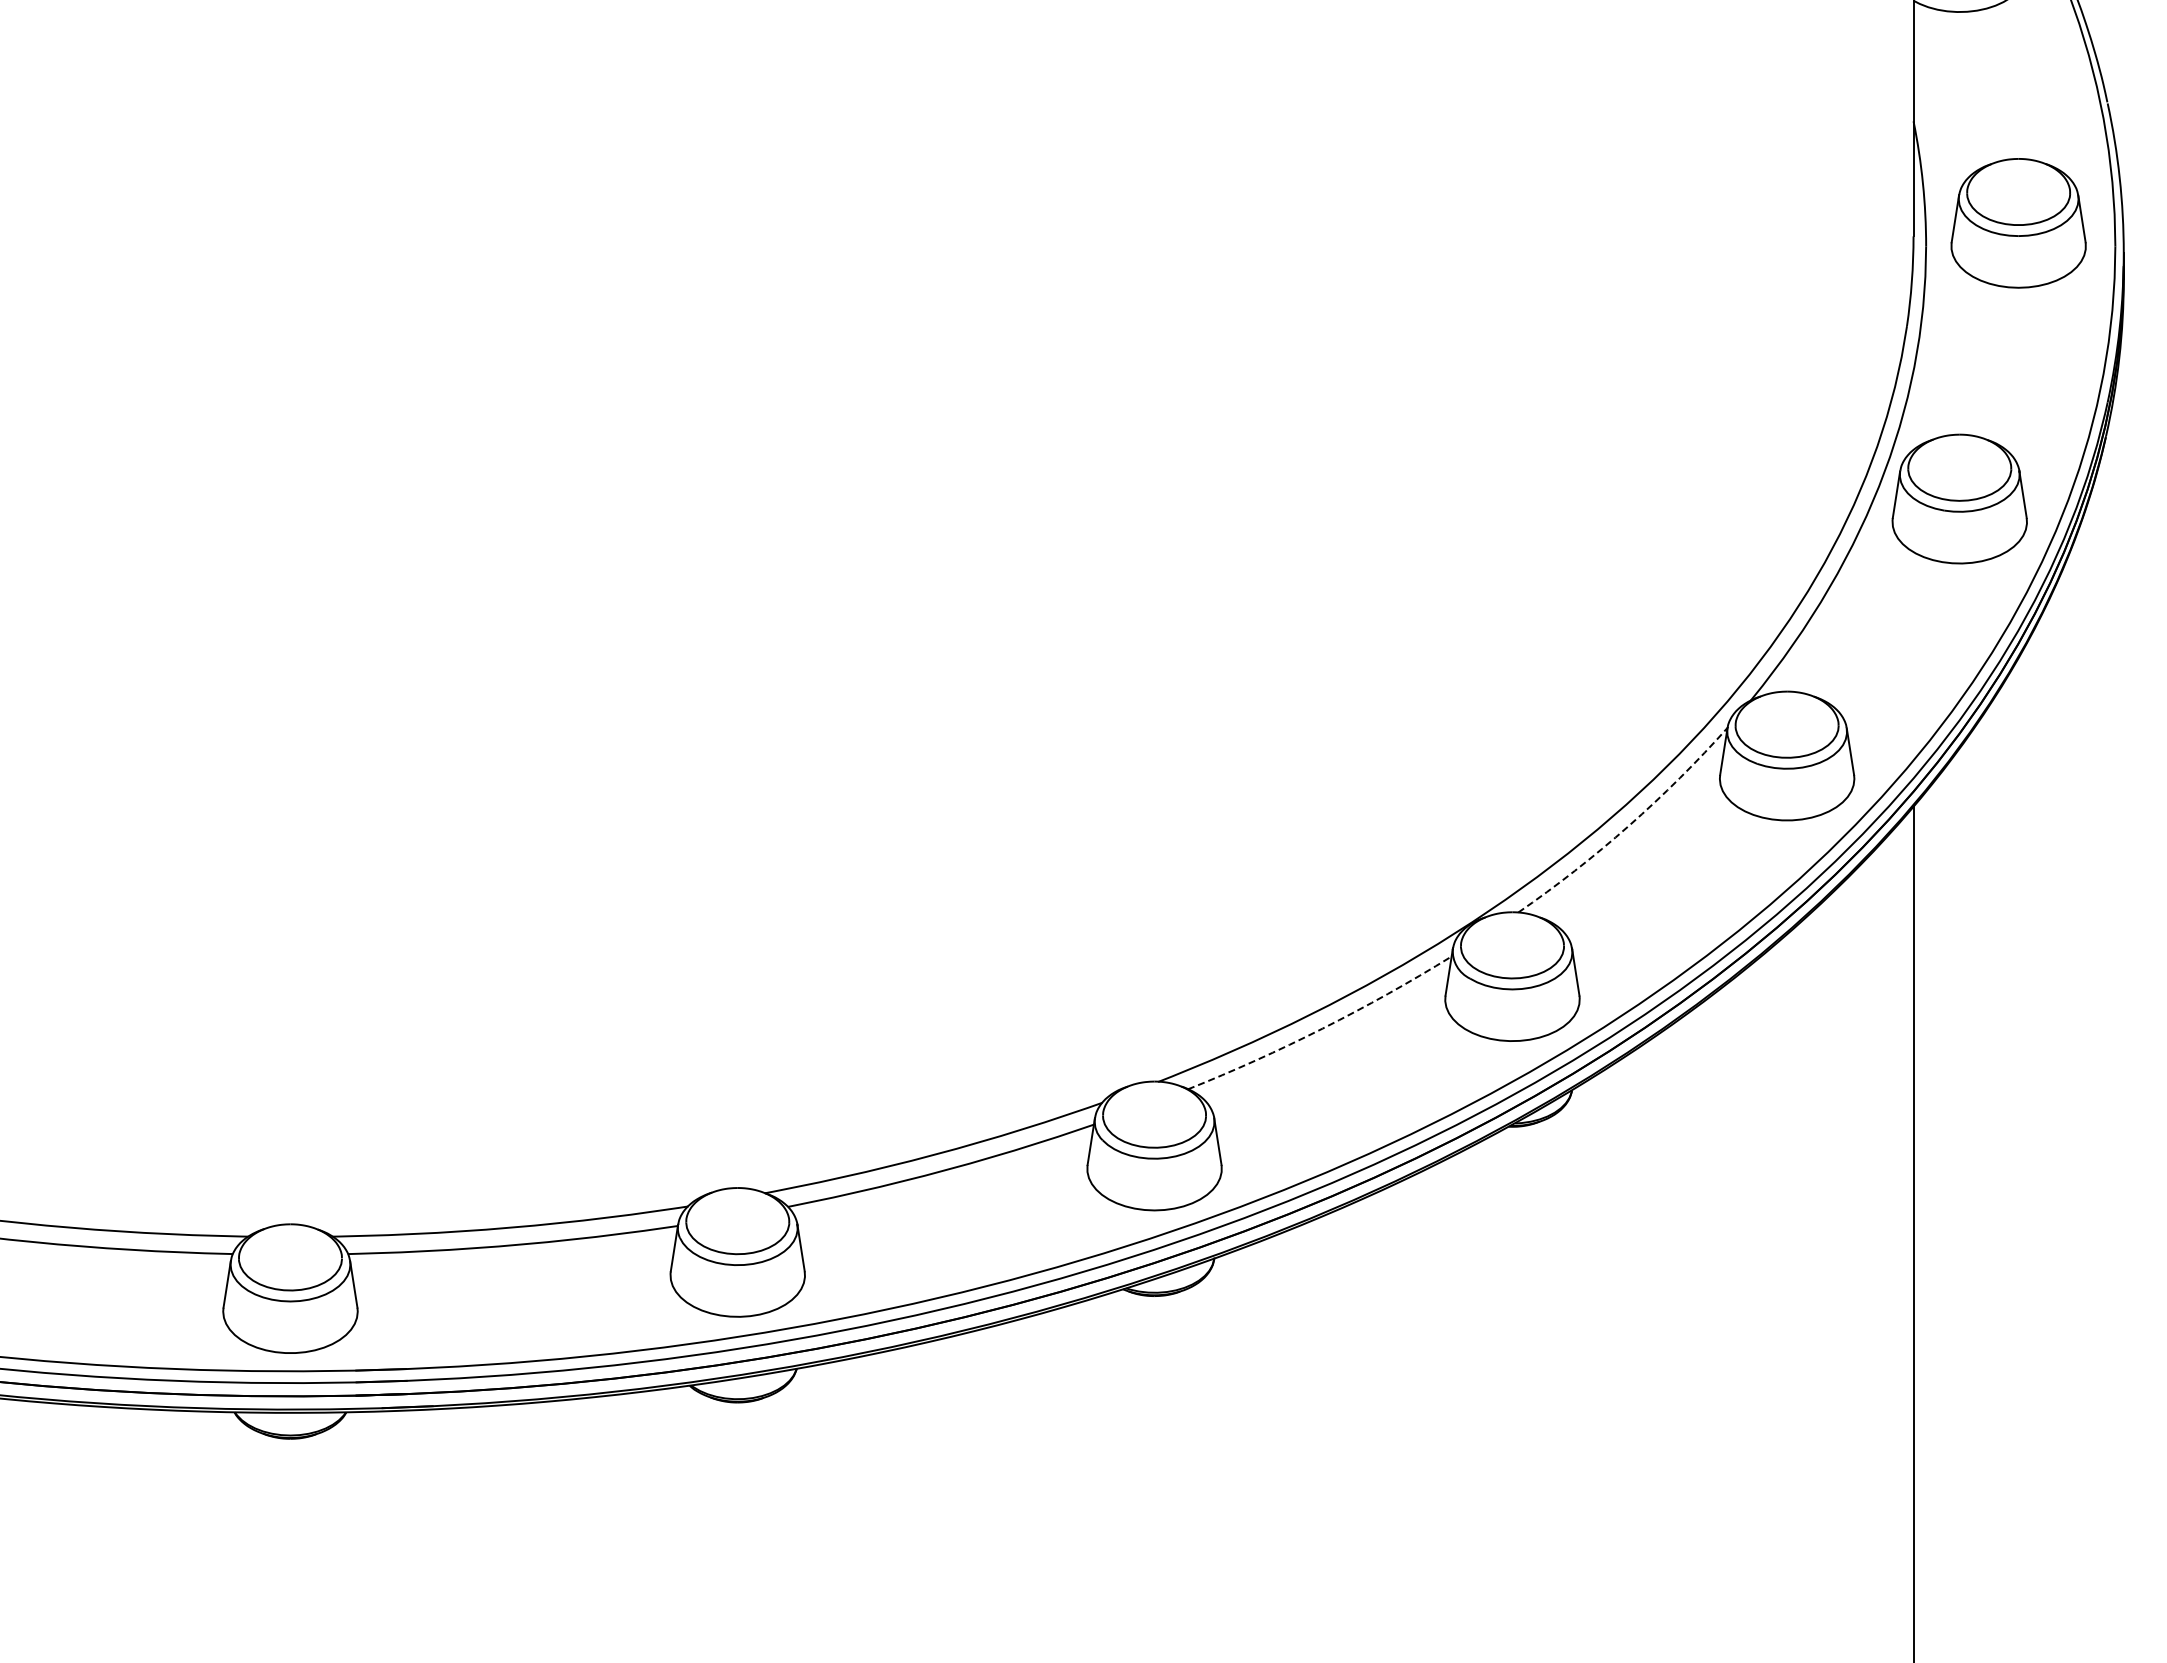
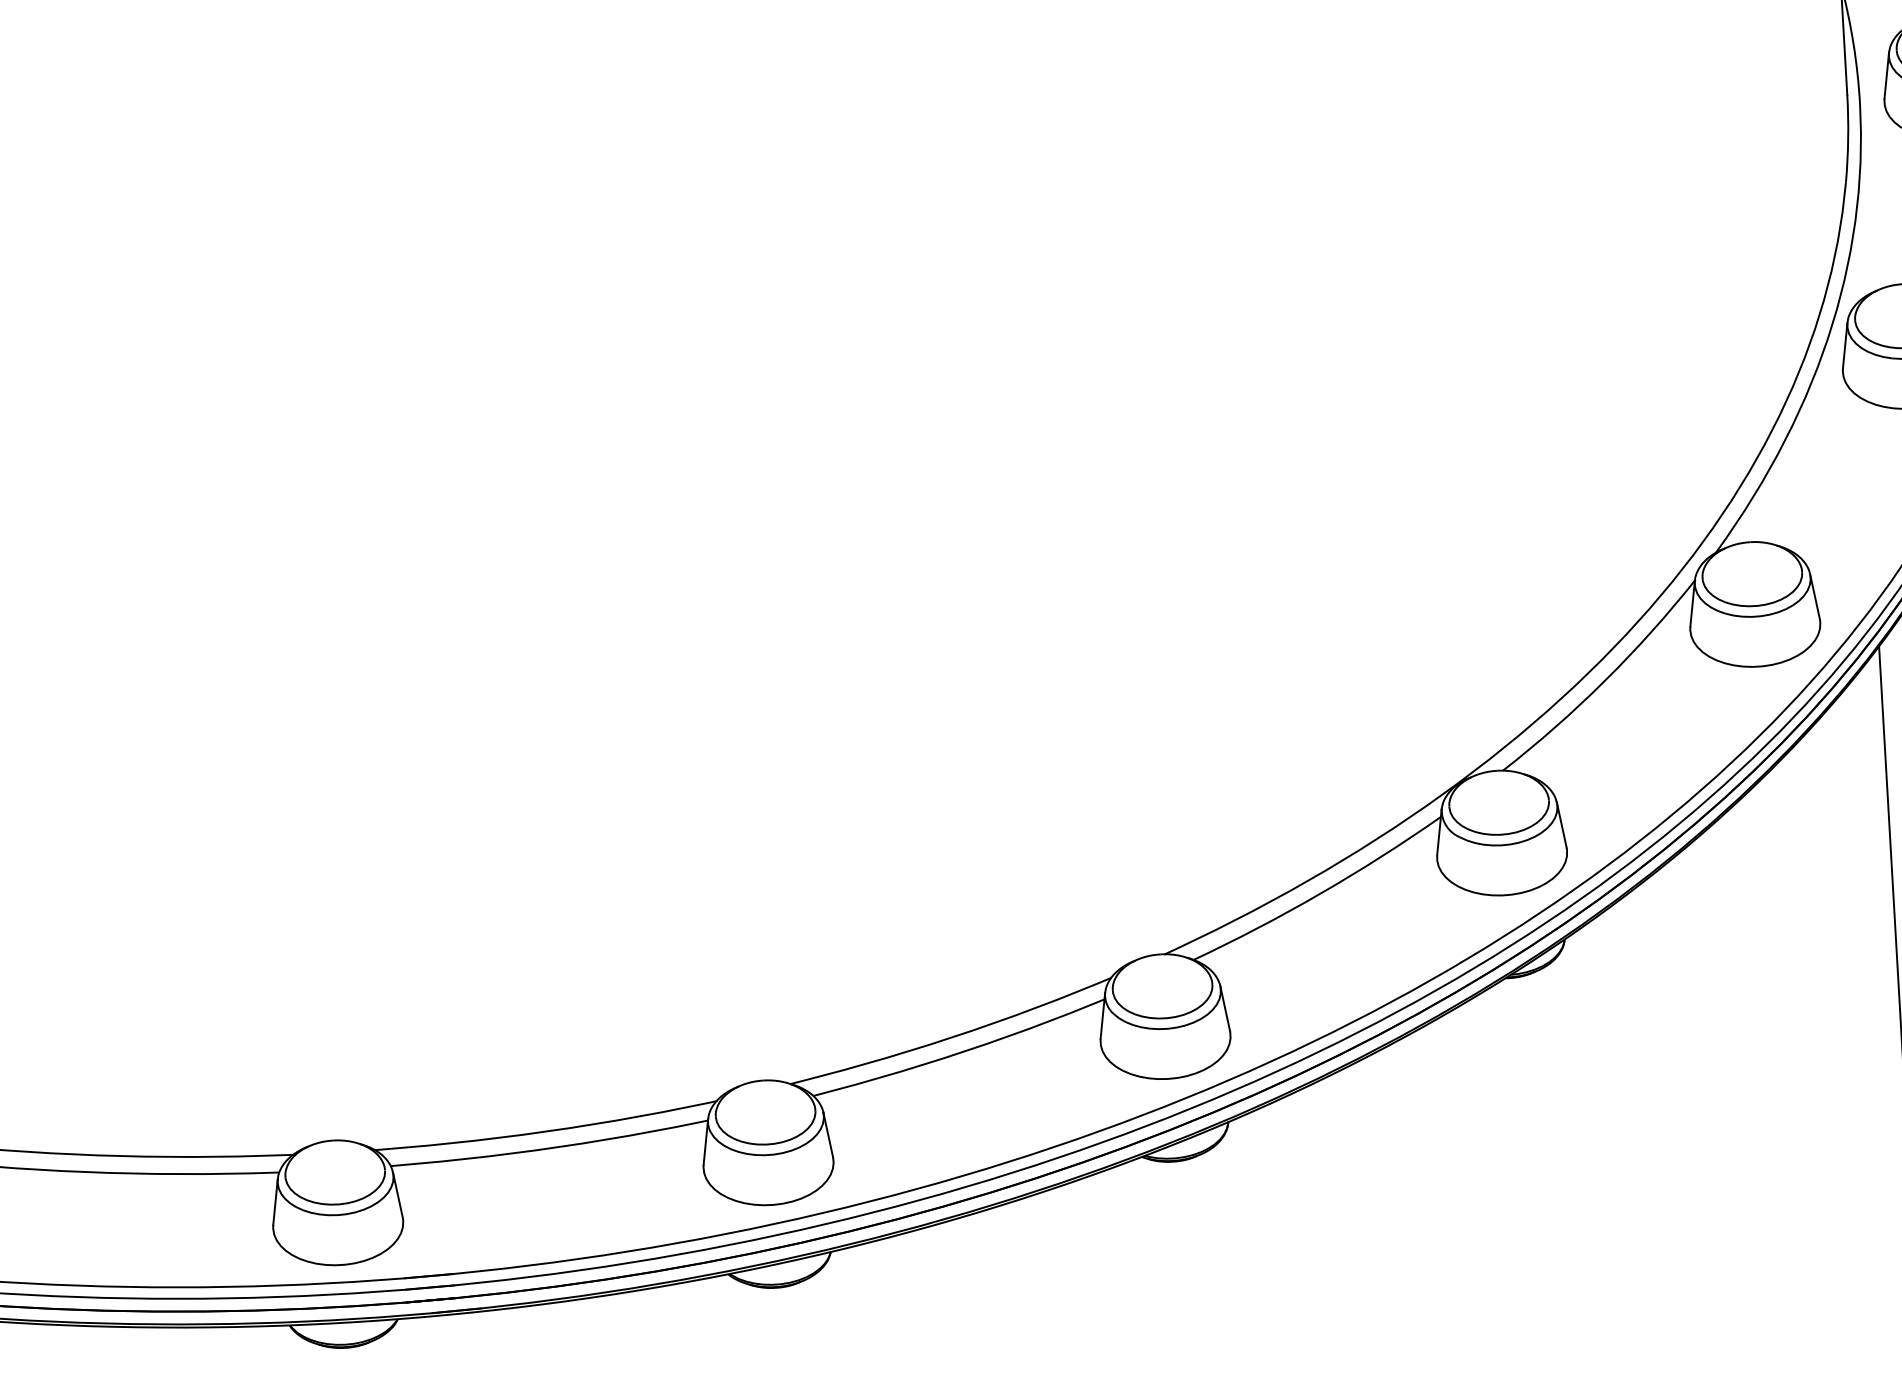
arc: (1628, 825) -> (1604, 680), dashed -> solid
arc: (1322, 1028) -> (1320, 893), dashed -> solid

